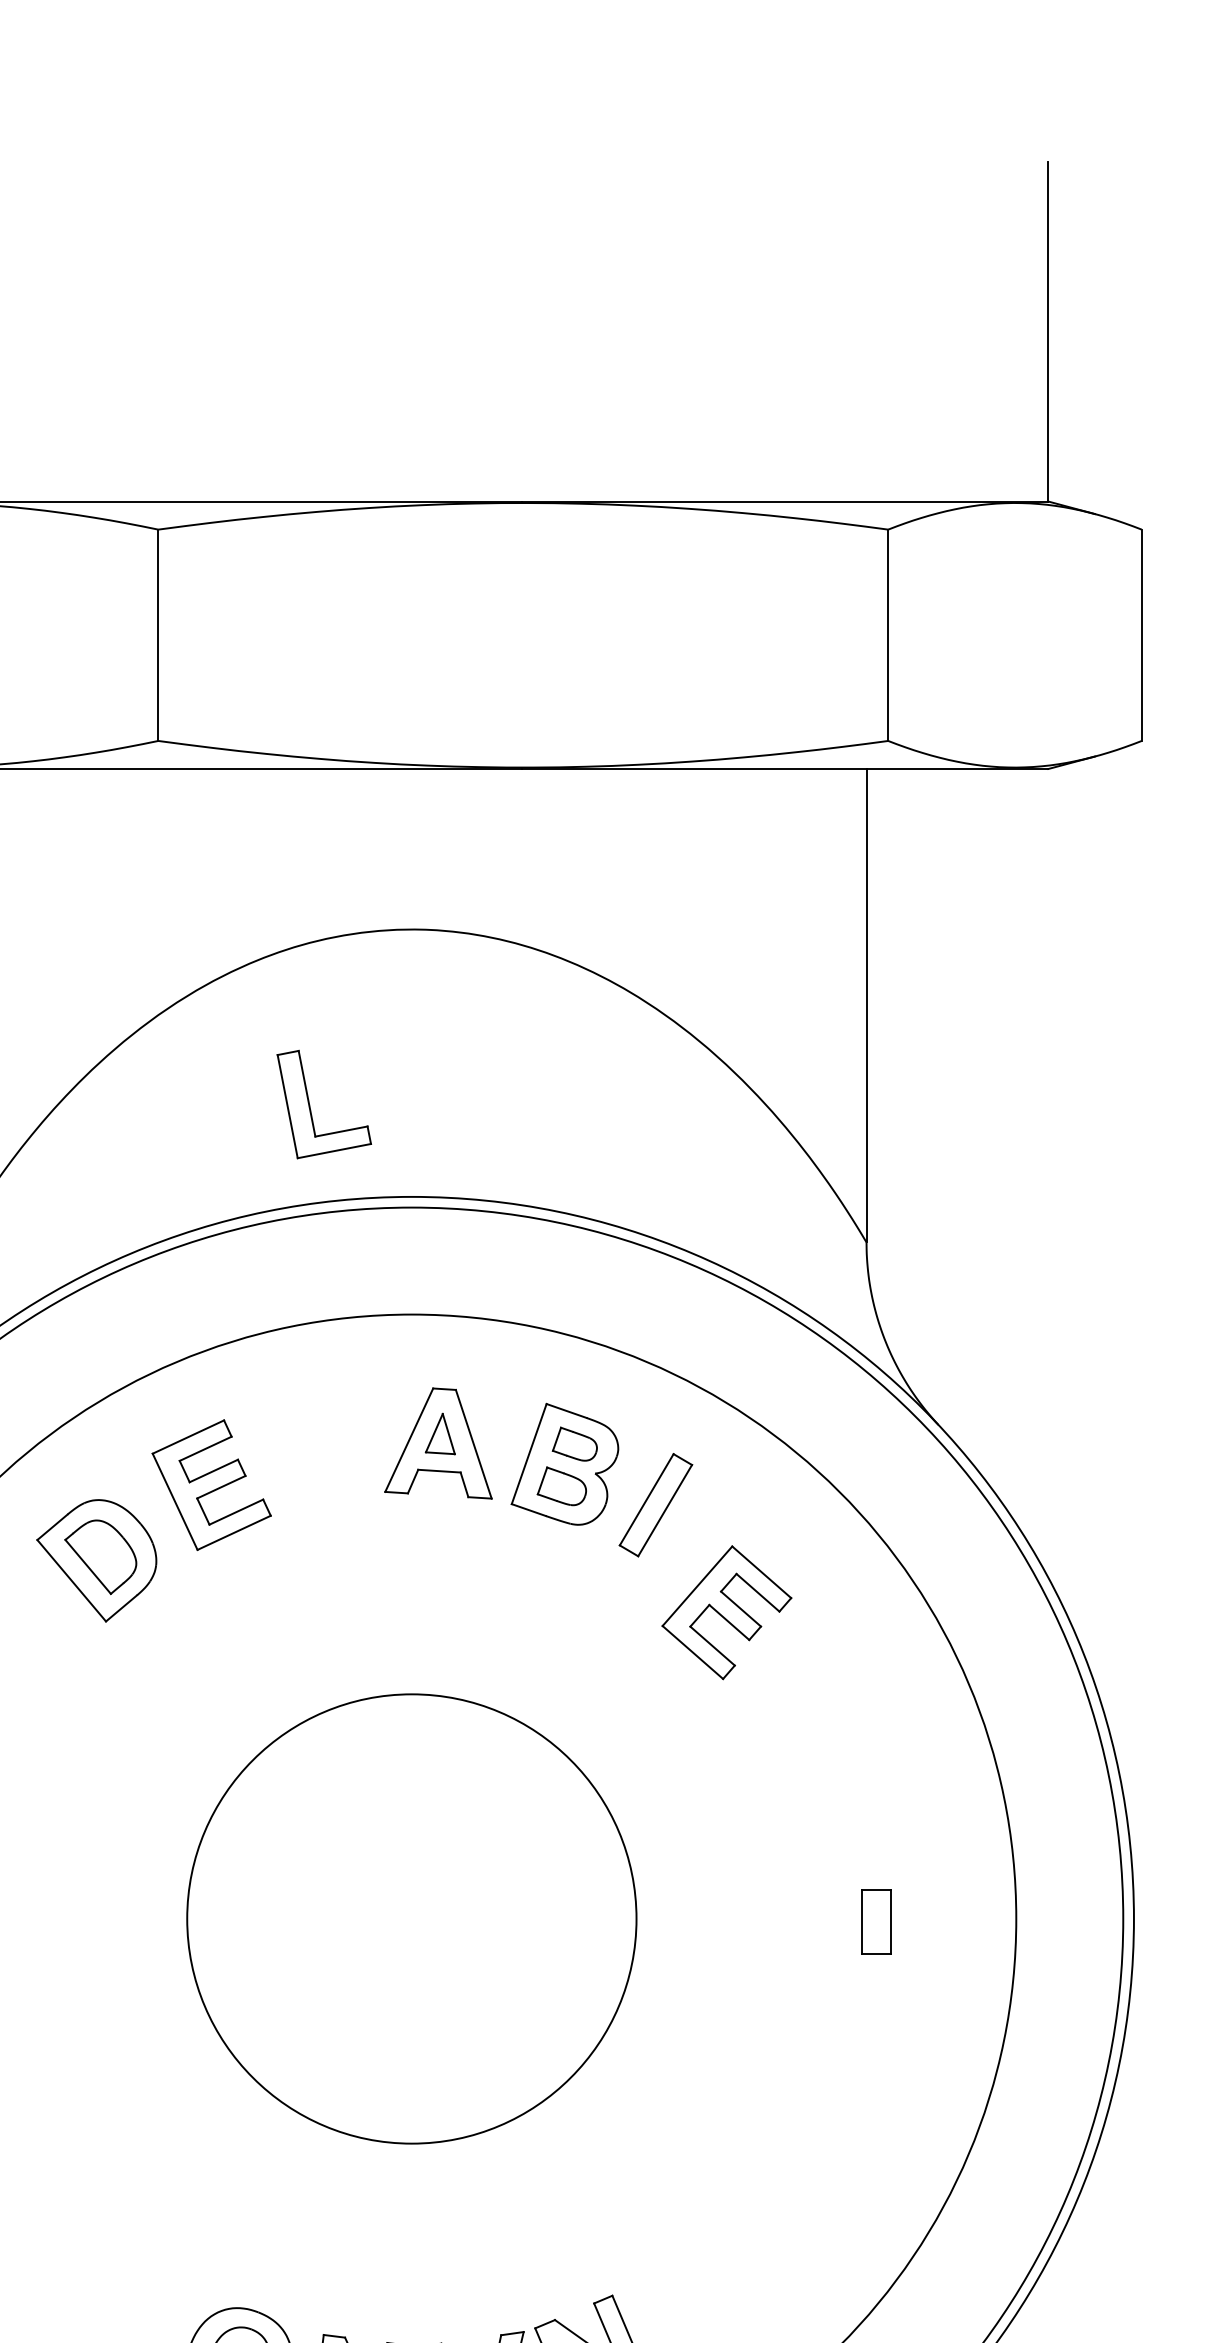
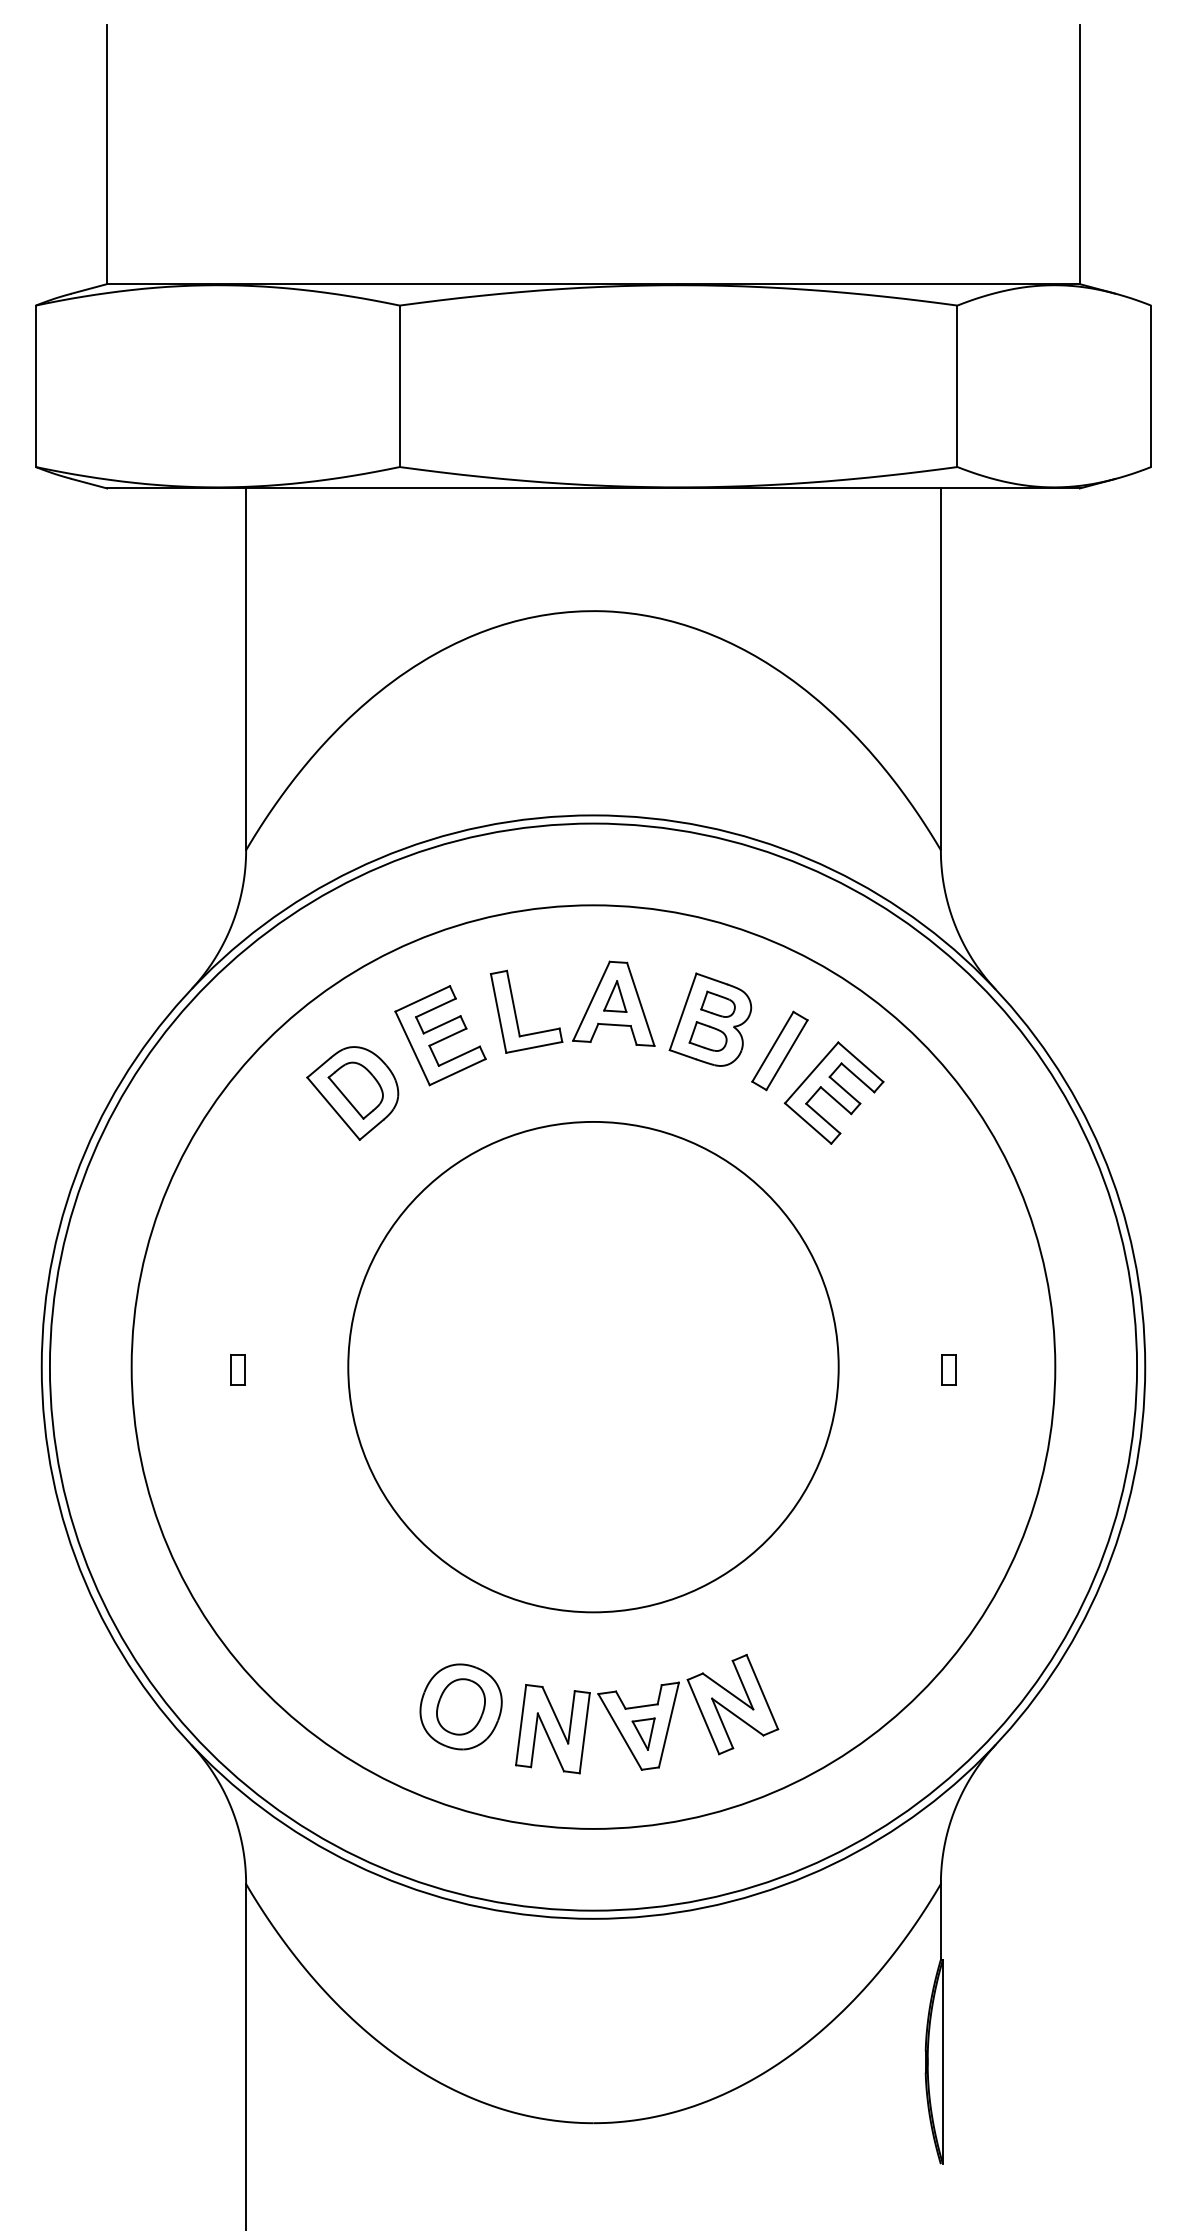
part: (311, 1106) -> (516, 1013), moved
part: (725, 1611) -> (833, 1092), moved
circle: (411, 1918) -> (593, 1366), size x1.43
part: (876, 1922) -> (948, 1369), size x0.62

